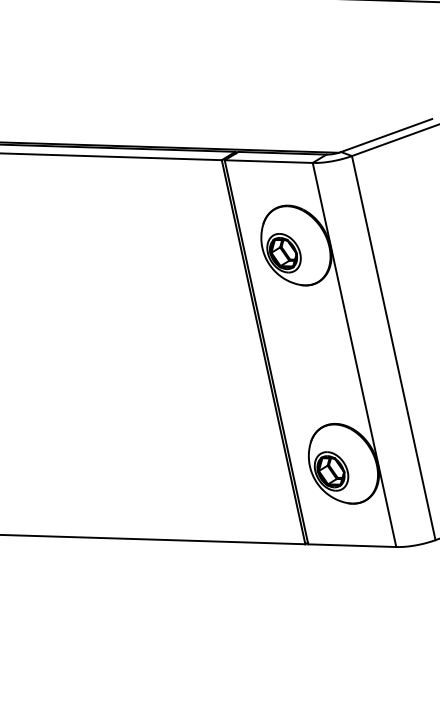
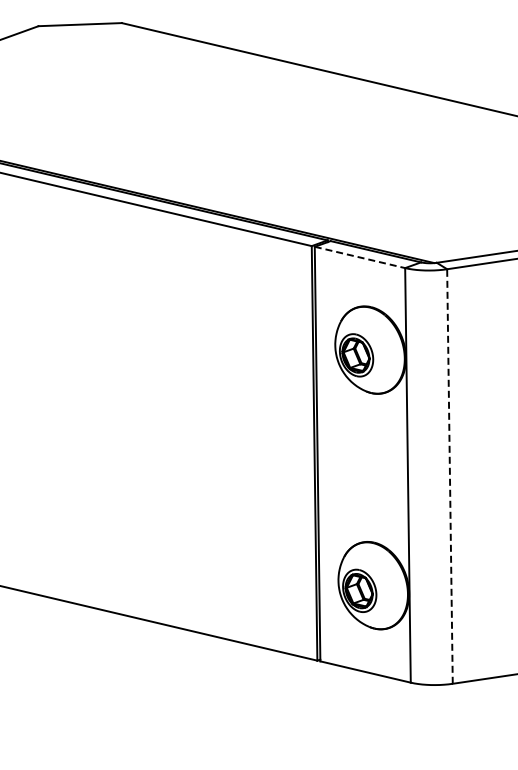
line: (269, 161) -> (360, 257), solid -> dashed
line: (393, 348) -> (449, 476), solid -> dashed

